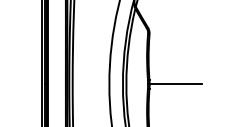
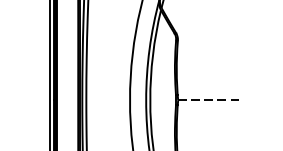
line: (176, 84) -> (209, 100), solid -> dashed

